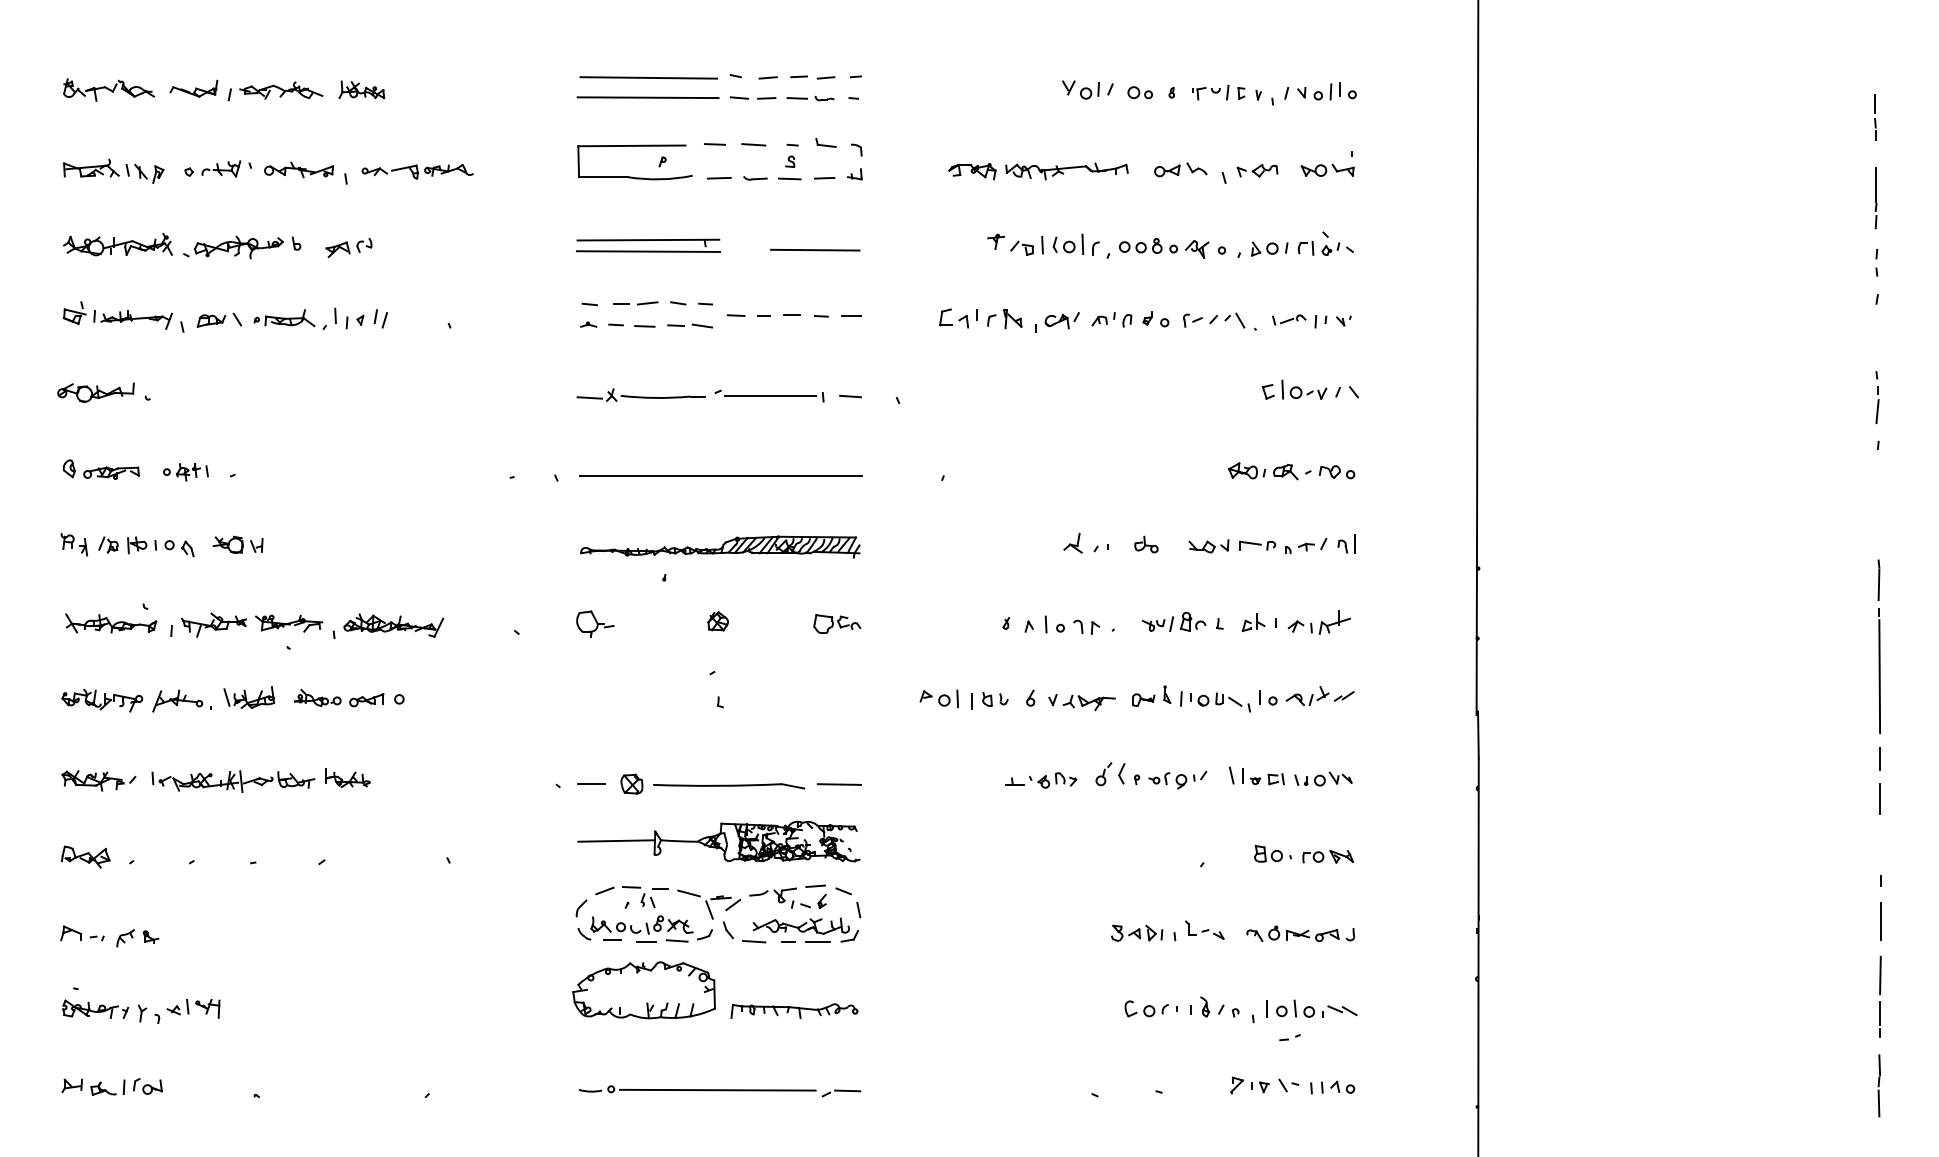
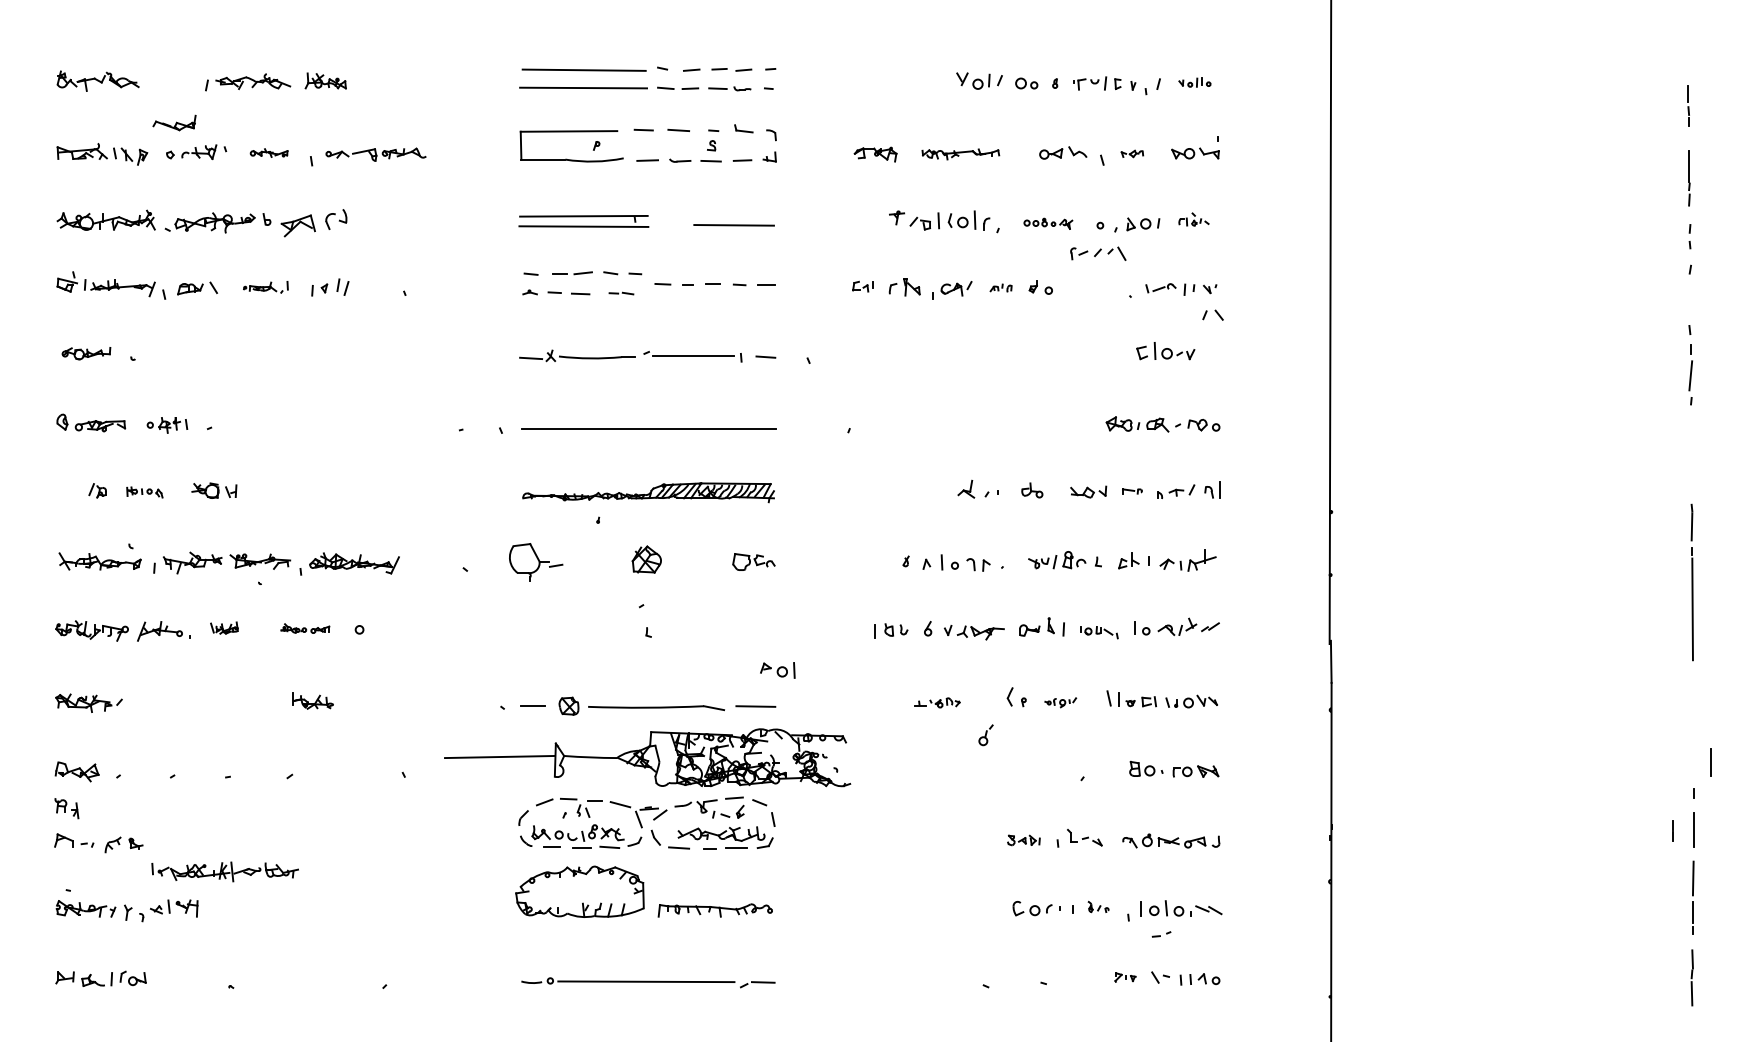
part: (193, 88) -> (174, 122), moved
part: (1326, 91) -> (1194, 82), size x0.6
part: (298, 169) -> (268, 152), size x0.6
part: (1257, 170) -> (1132, 153), size x0.6
part: (1066, 171) -> (960, 154), size x0.7
part: (1325, 243) -> (1193, 219), size x0.6
part: (349, 248) -> (314, 223), size x1.6
part: (1164, 248) -> (1048, 223), size x0.6
part: (957, 318) -> (862, 286), size x0.6
part: (294, 319) -> (265, 287), size x0.6
part: (1111, 320) -> (1000, 288), size x0.6
part: (1214, 320) -> (1098, 253), moved
part: (690, 325) -> (621, 293), size x0.6
part: (1346, 391) -> (1212, 314), moved
part: (96, 392) -> (86, 353), size x0.7
part: (1877, 396) -> (1690, 357), size x1.4
part: (73, 544) -> (66, 808), moved
part: (1257, 545) -> (1132, 491), size x0.6
part: (160, 546) -> (144, 492), size x0.6
part: (717, 621) -> (646, 559), size x1.6
part: (594, 623) -> (535, 561), size x1.6
part: (249, 696) -> (224, 627), size x0.6
part: (339, 697) -> (305, 628), size x0.6
part: (938, 698) -> (777, 670), moved
part: (1221, 702) -> (1099, 632), size x0.7
line: (1879, 757) -> (1672, 830), moved
part: (1103, 774) -> (985, 735), moved
part: (1041, 780) -> (937, 702), size x0.7
part: (1177, 780) -> (1060, 702), size x0.6
part: (232, 781) -> (224, 871), moved
line: (1879, 798) -> (1710, 762), moved
part: (717, 841) -> (646, 757), size x1.6
part: (1136, 933) -> (1023, 840), size x0.7
part: (1219, 1006) -> (1098, 906), size x0.6
part: (1249, 1085) -> (1125, 977), size x0.6

